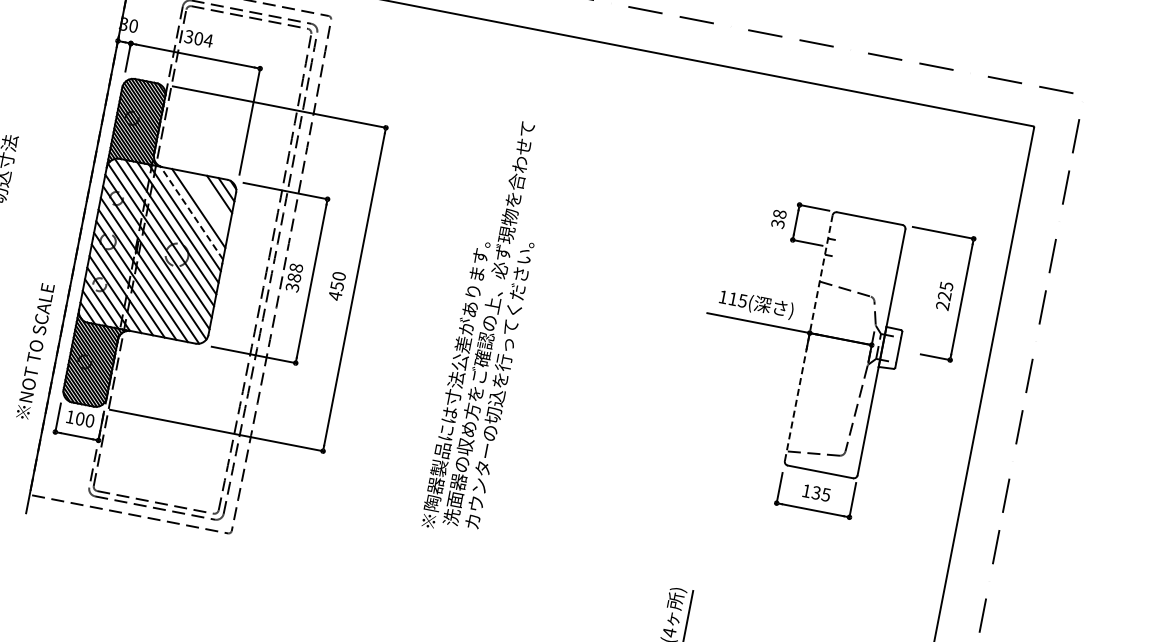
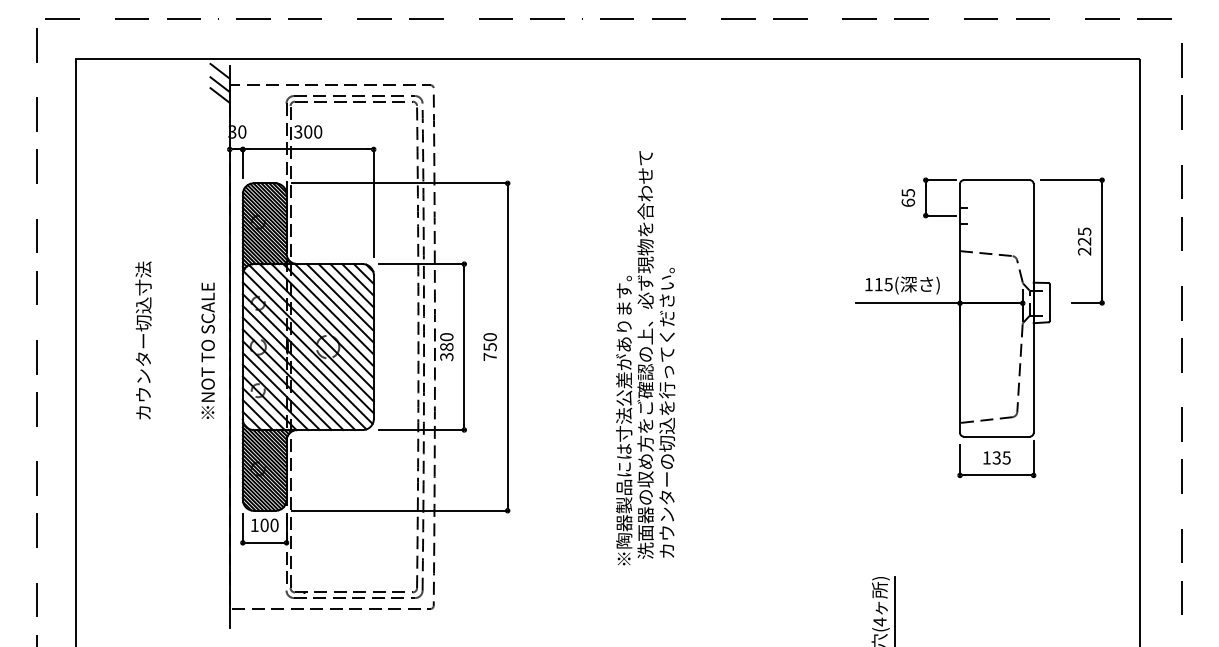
text: (208, 40) -> (317, 131), 304 -> 300
line: (212, 198) -> (351, 285), added
line: (204, 203) -> (345, 291), added
line: (191, 213) -> (334, 303), dashed -> solid
text: (778, 218) -> (907, 197), 38 -> 65
text: (295, 268) -> (446, 337), 388 -> 380
text: (334, 295) -> (489, 356), 450 -> 750
line: (809, 337) -> (960, 307), dashed -> solid
text: (34, 350) -> (207, 350), moved

